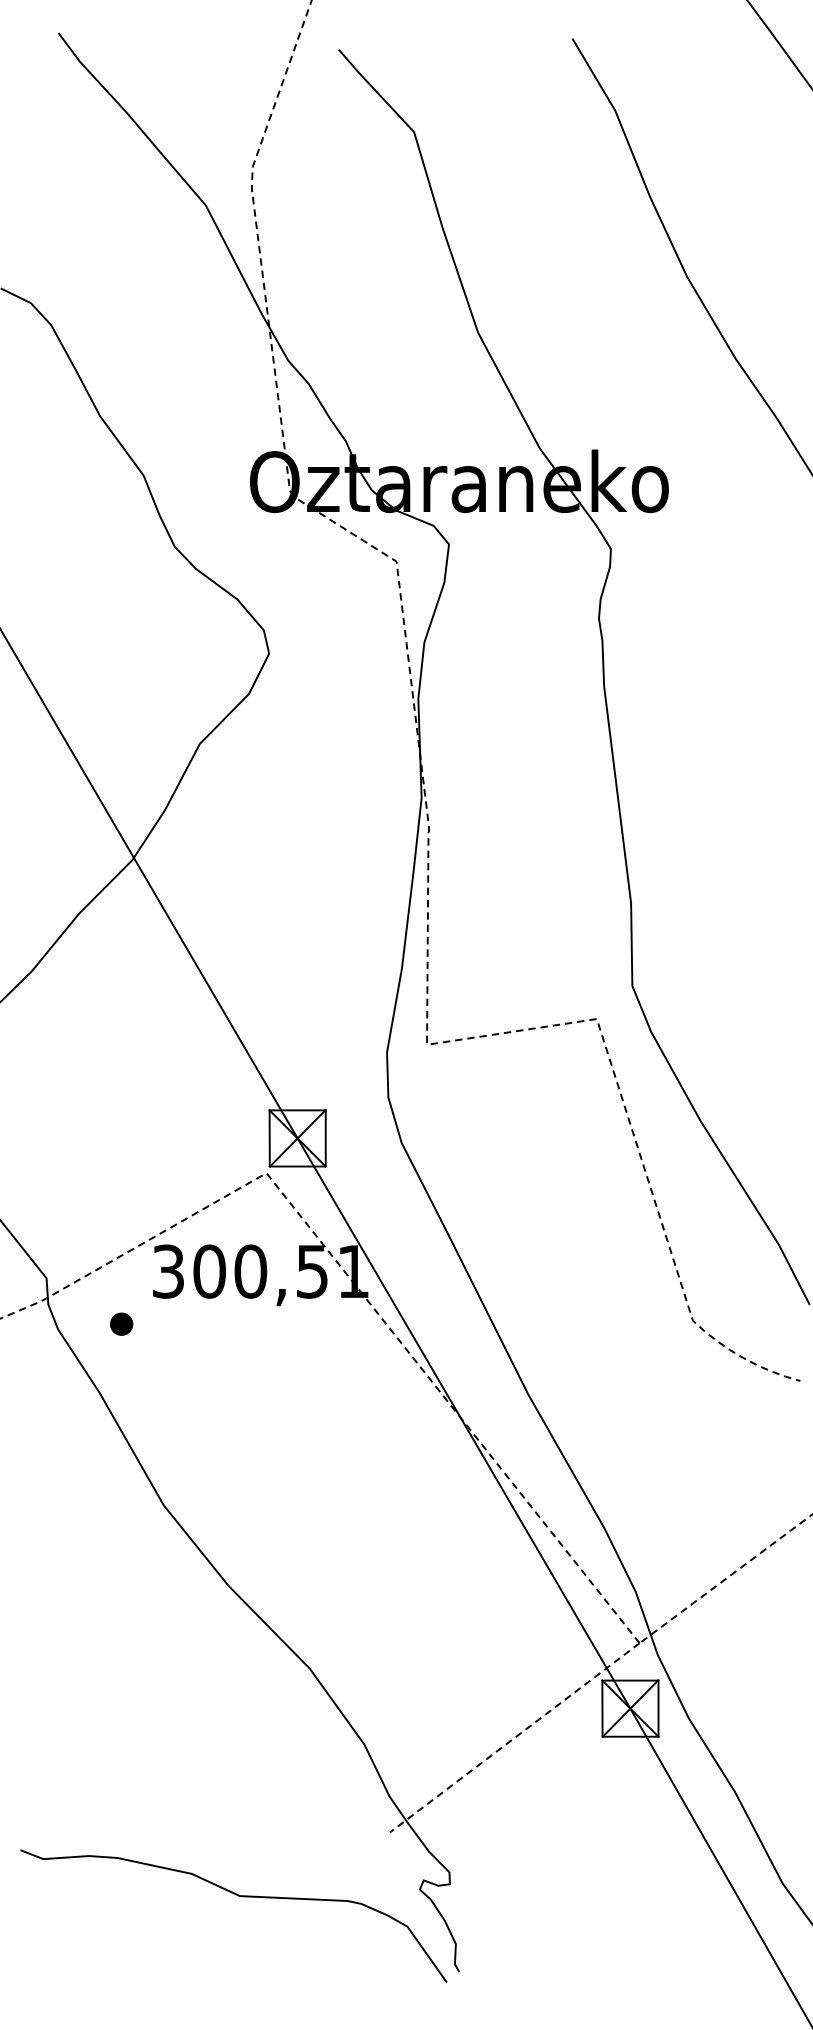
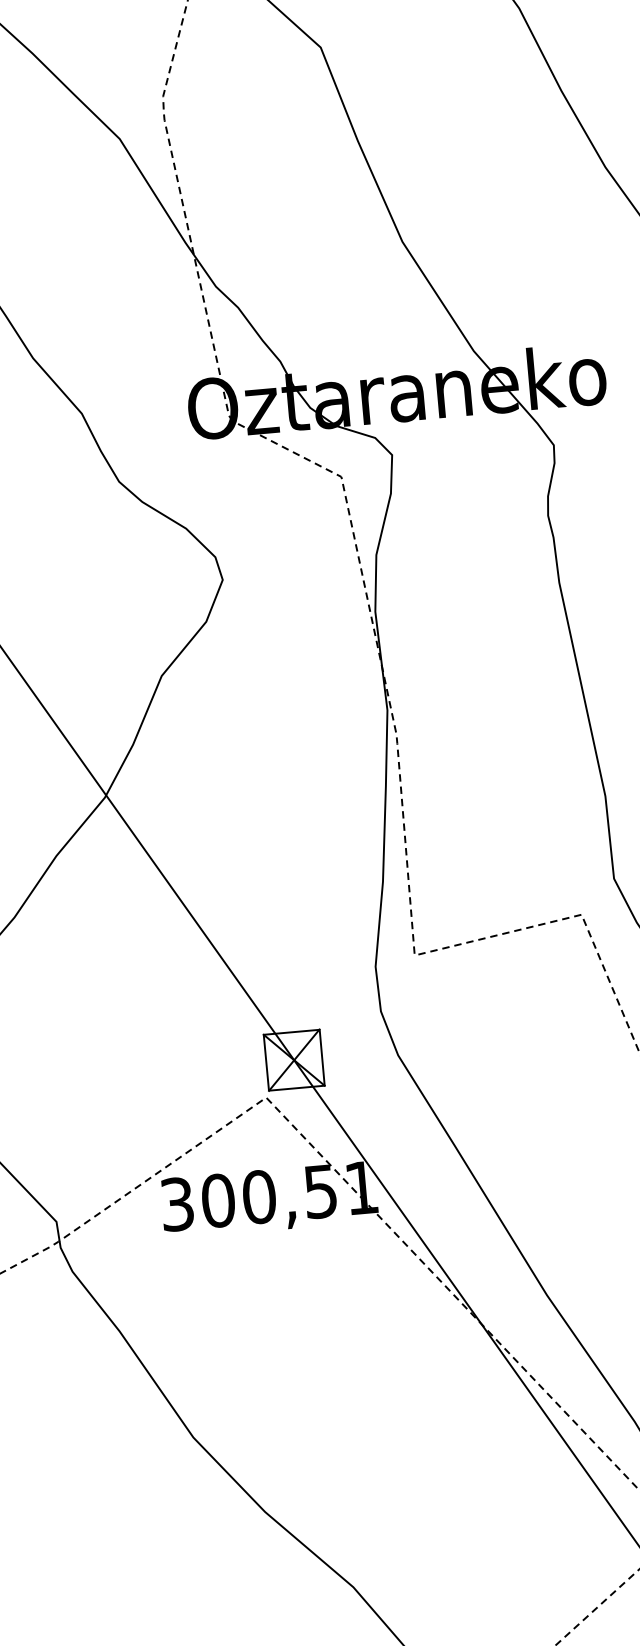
part: (121, 1323) -> (135, 1260), removed

